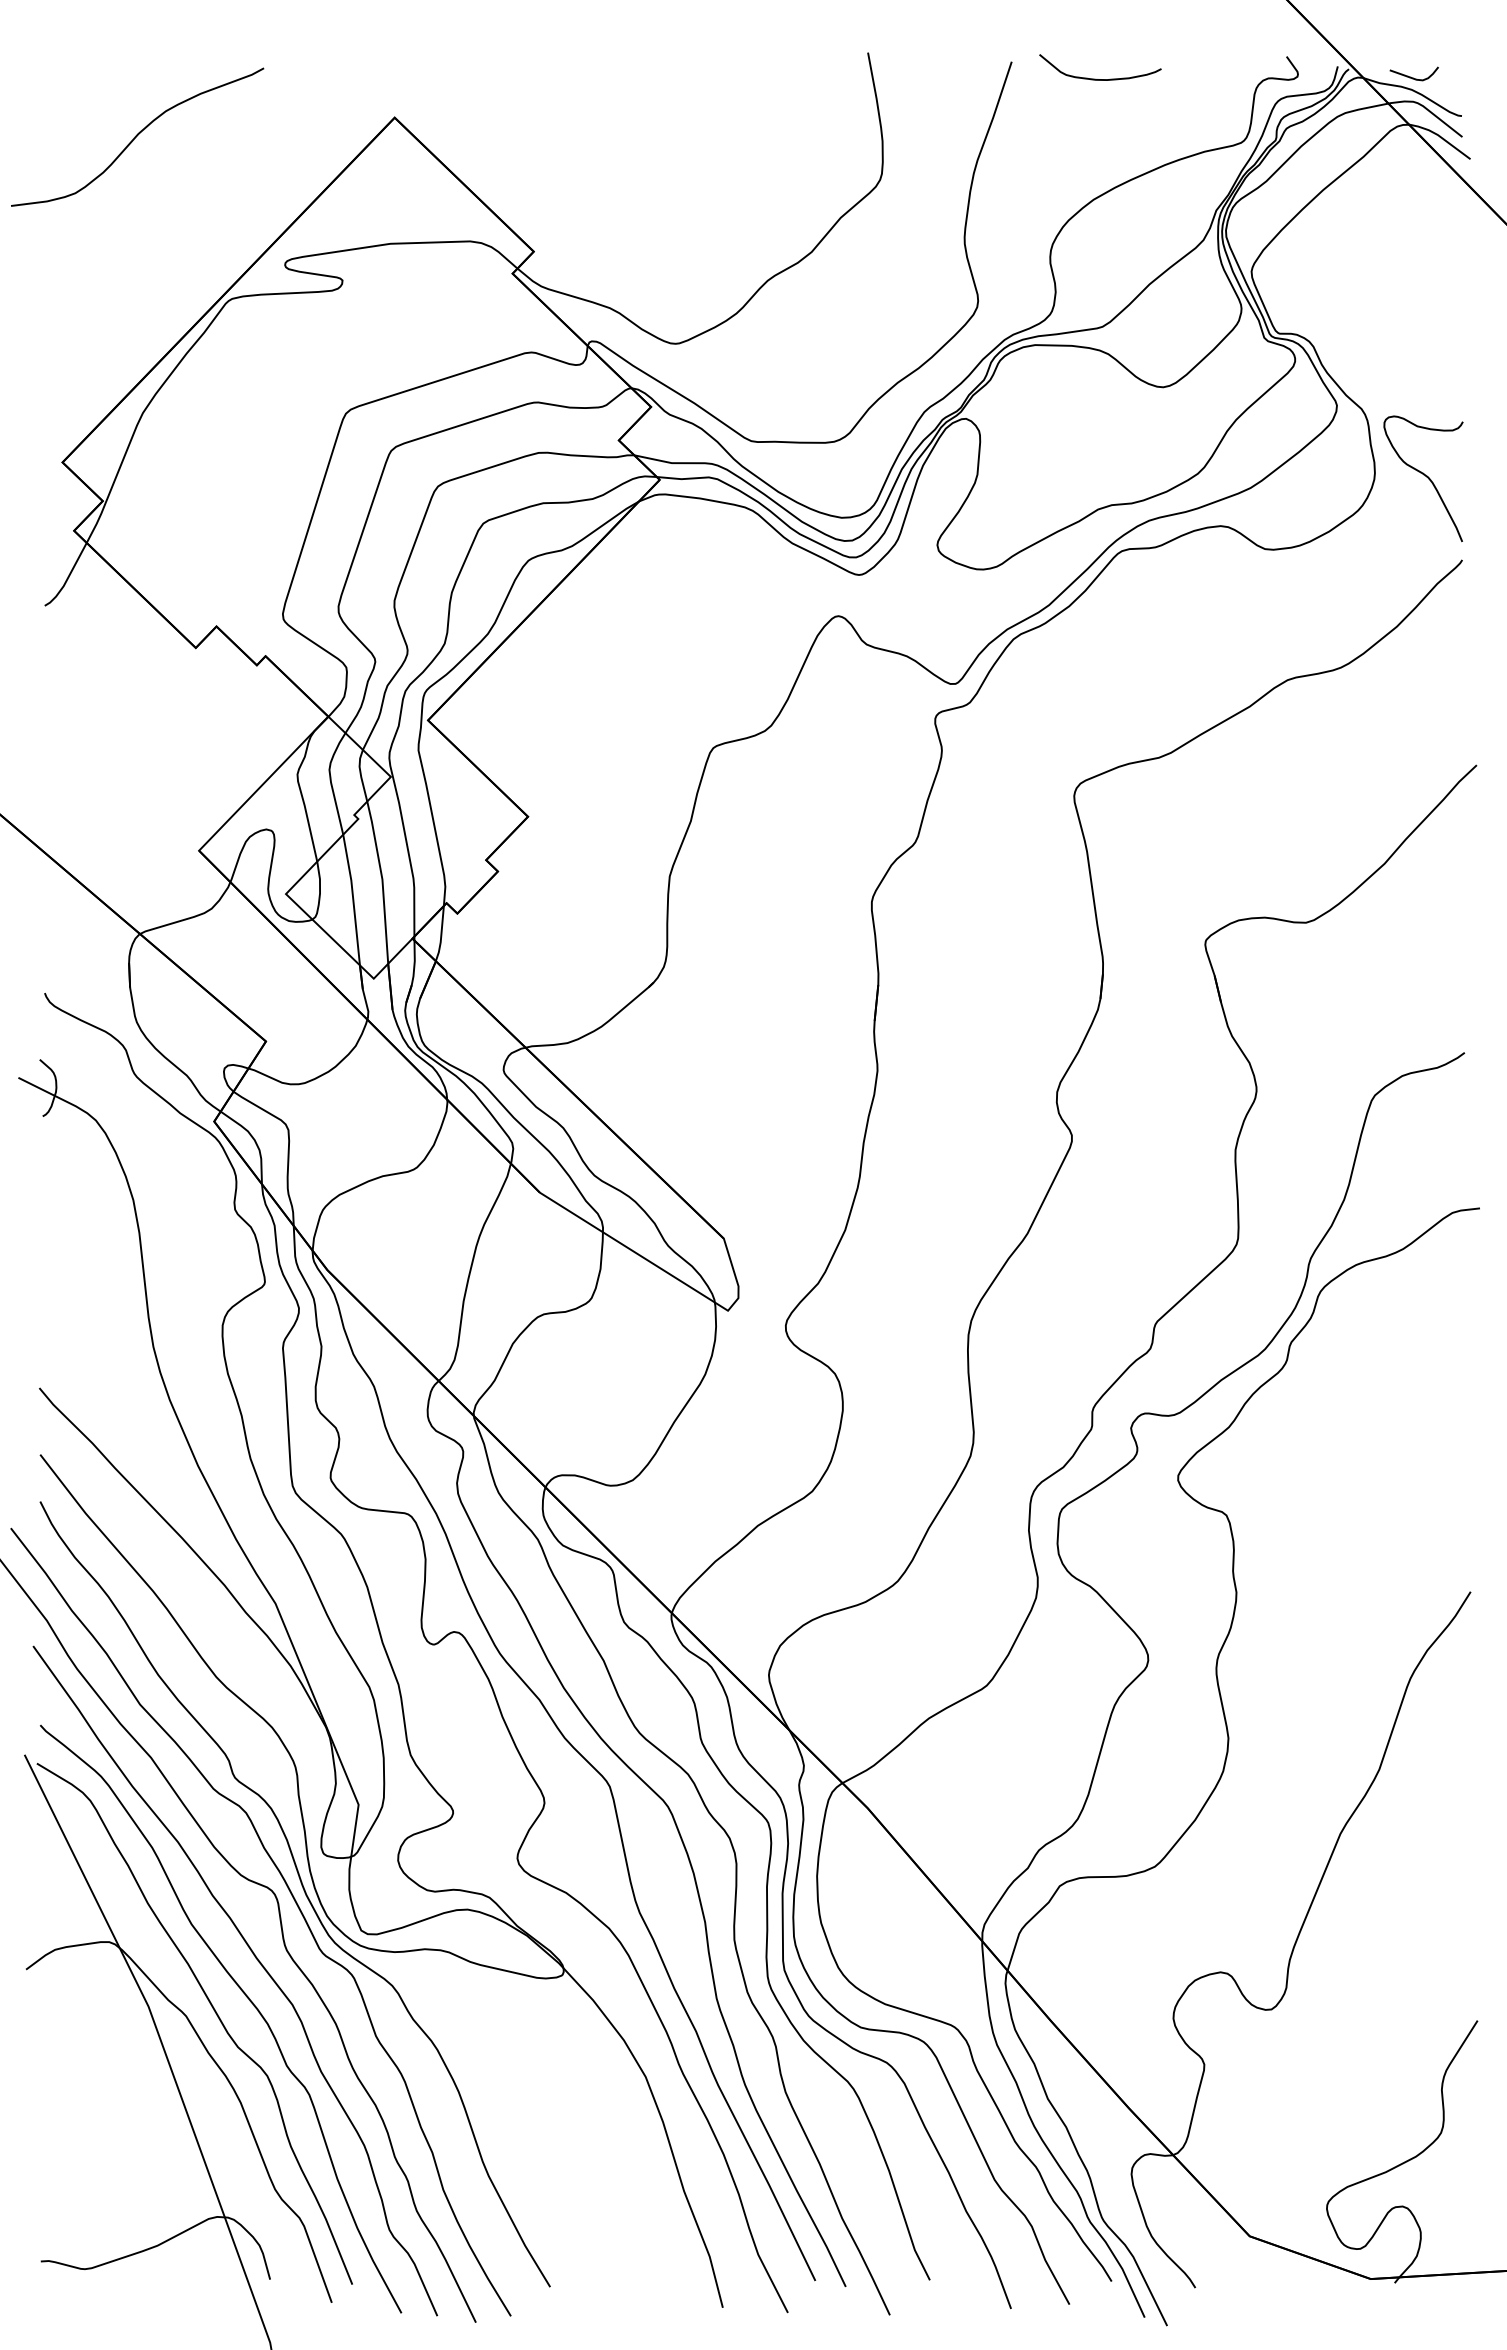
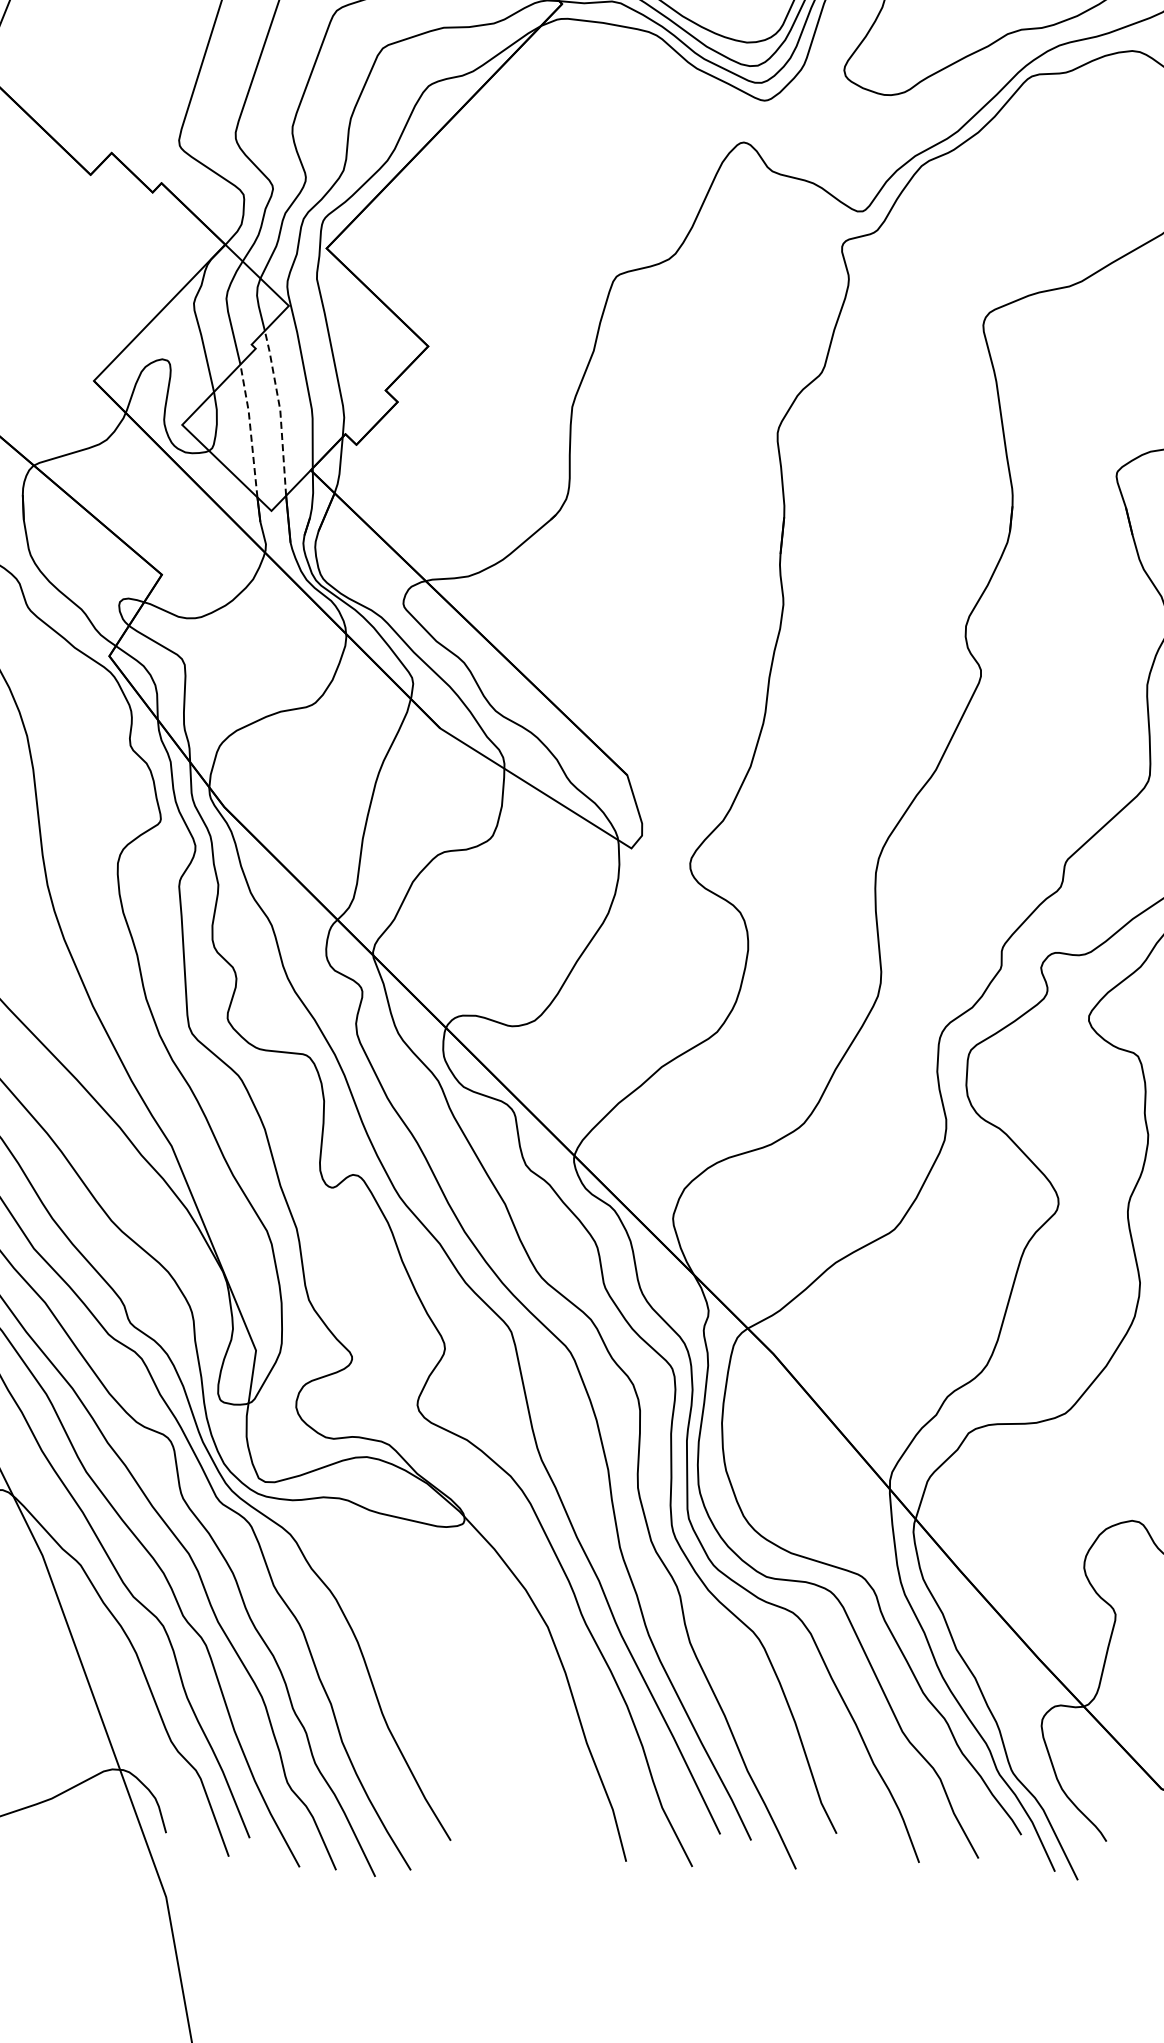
line: (382, 880) -> (280, 411), solid -> dashed
line: (353, 899) -> (250, 430), solid -> dashed

